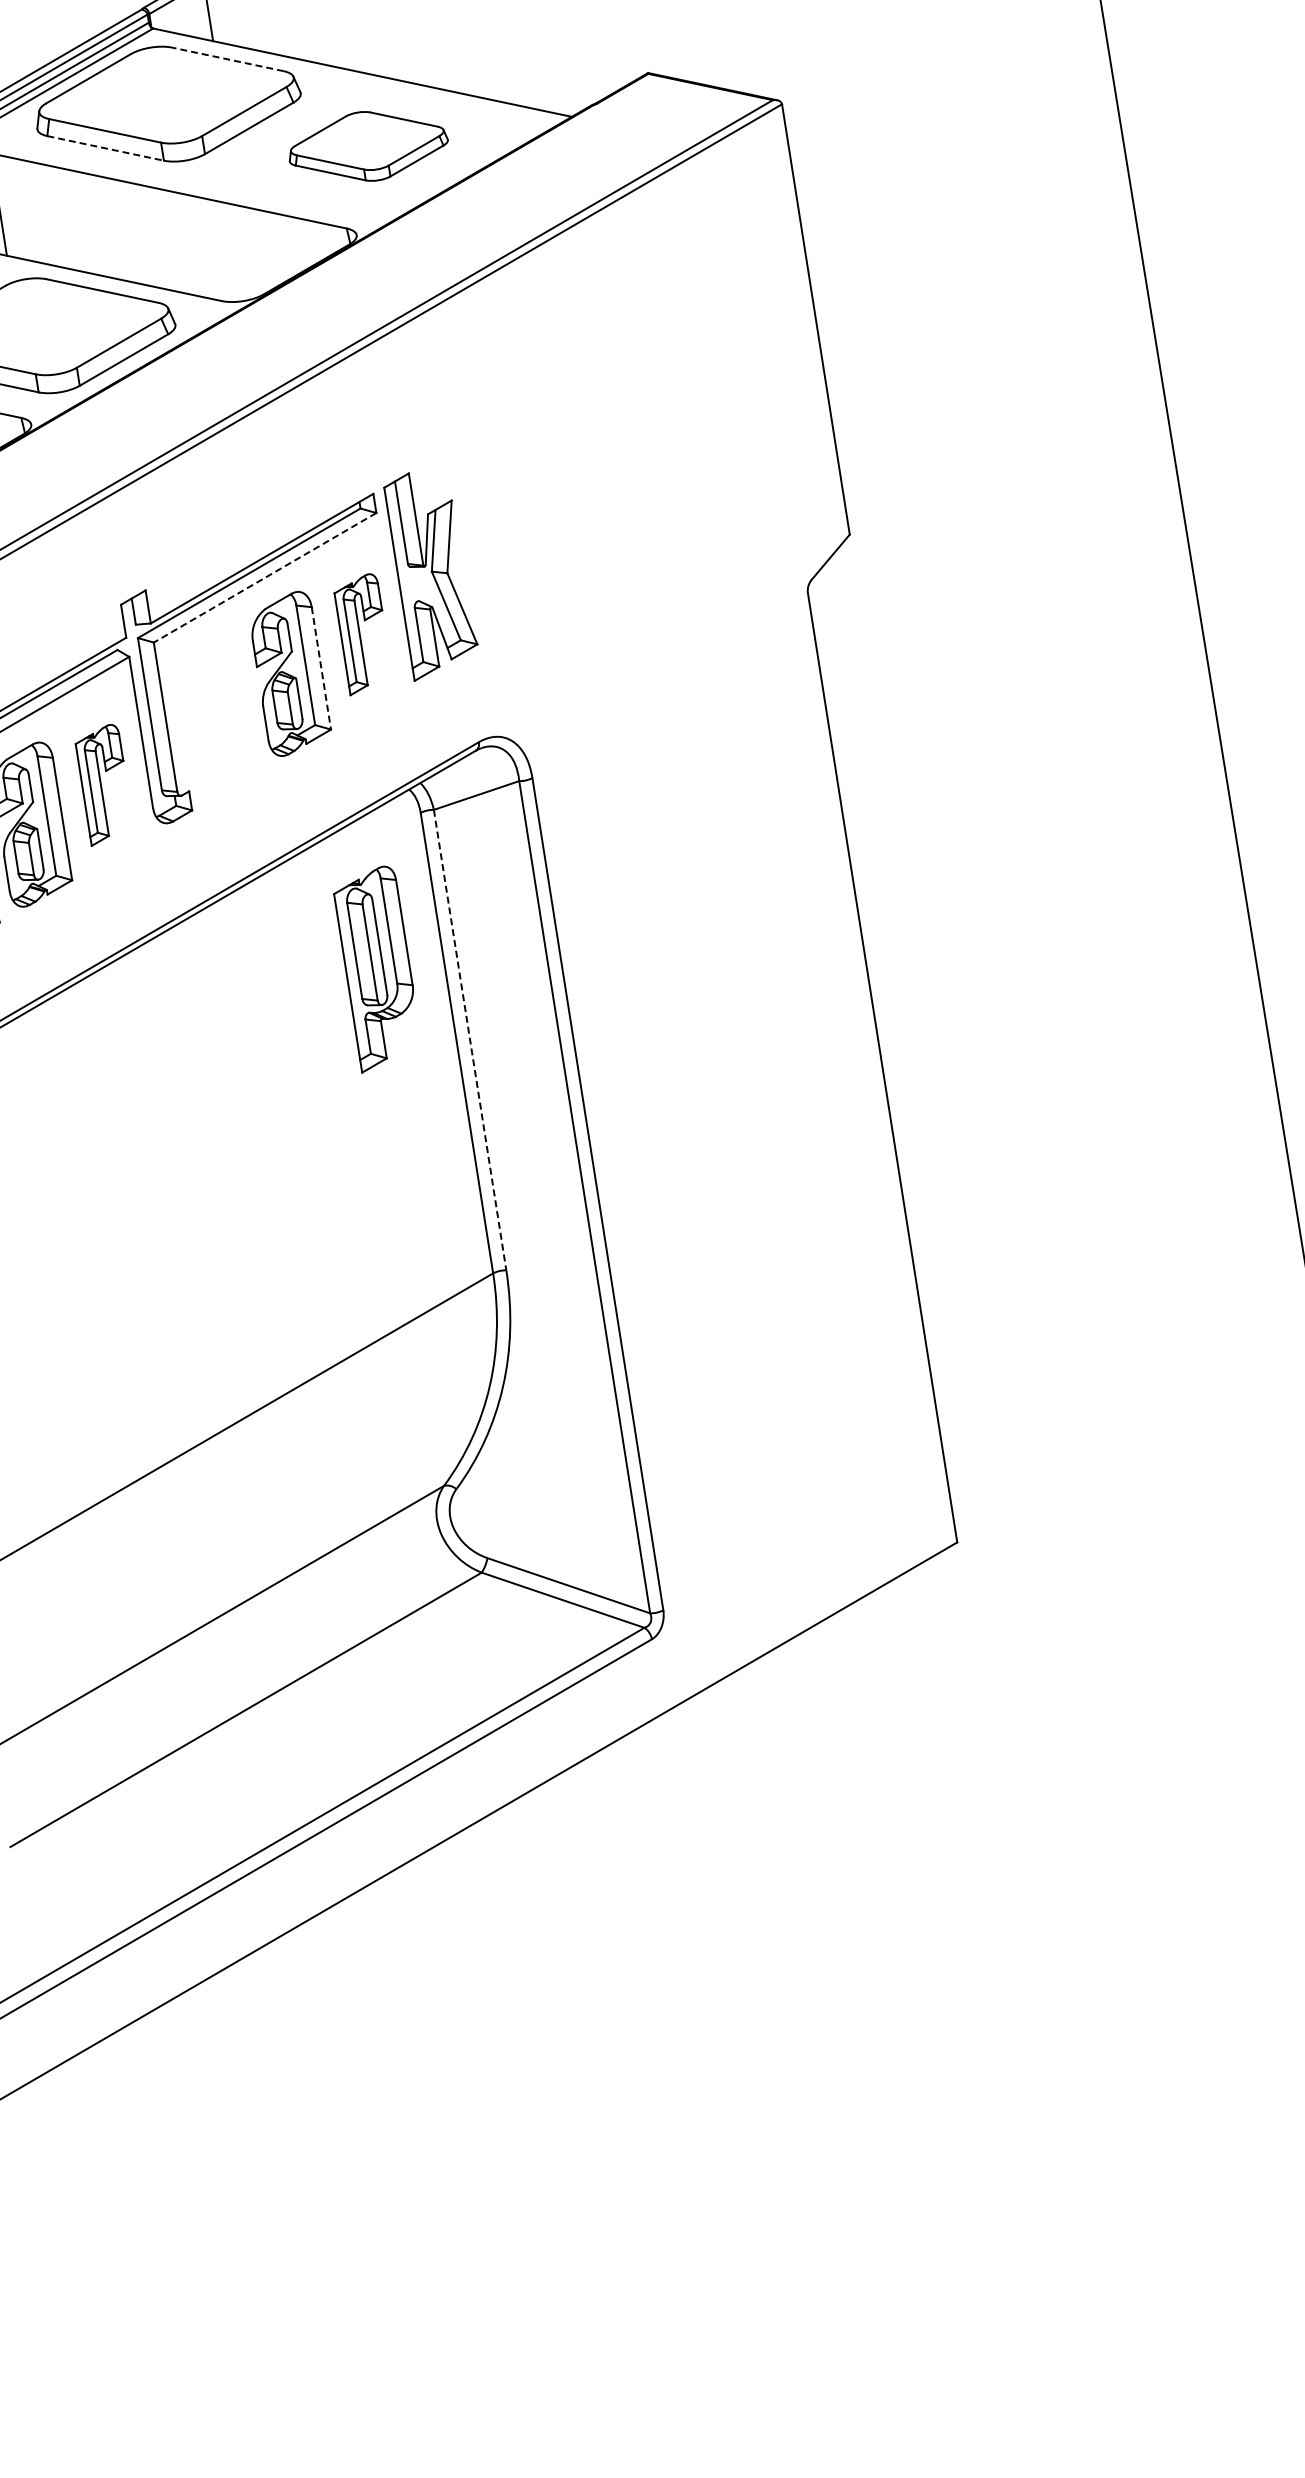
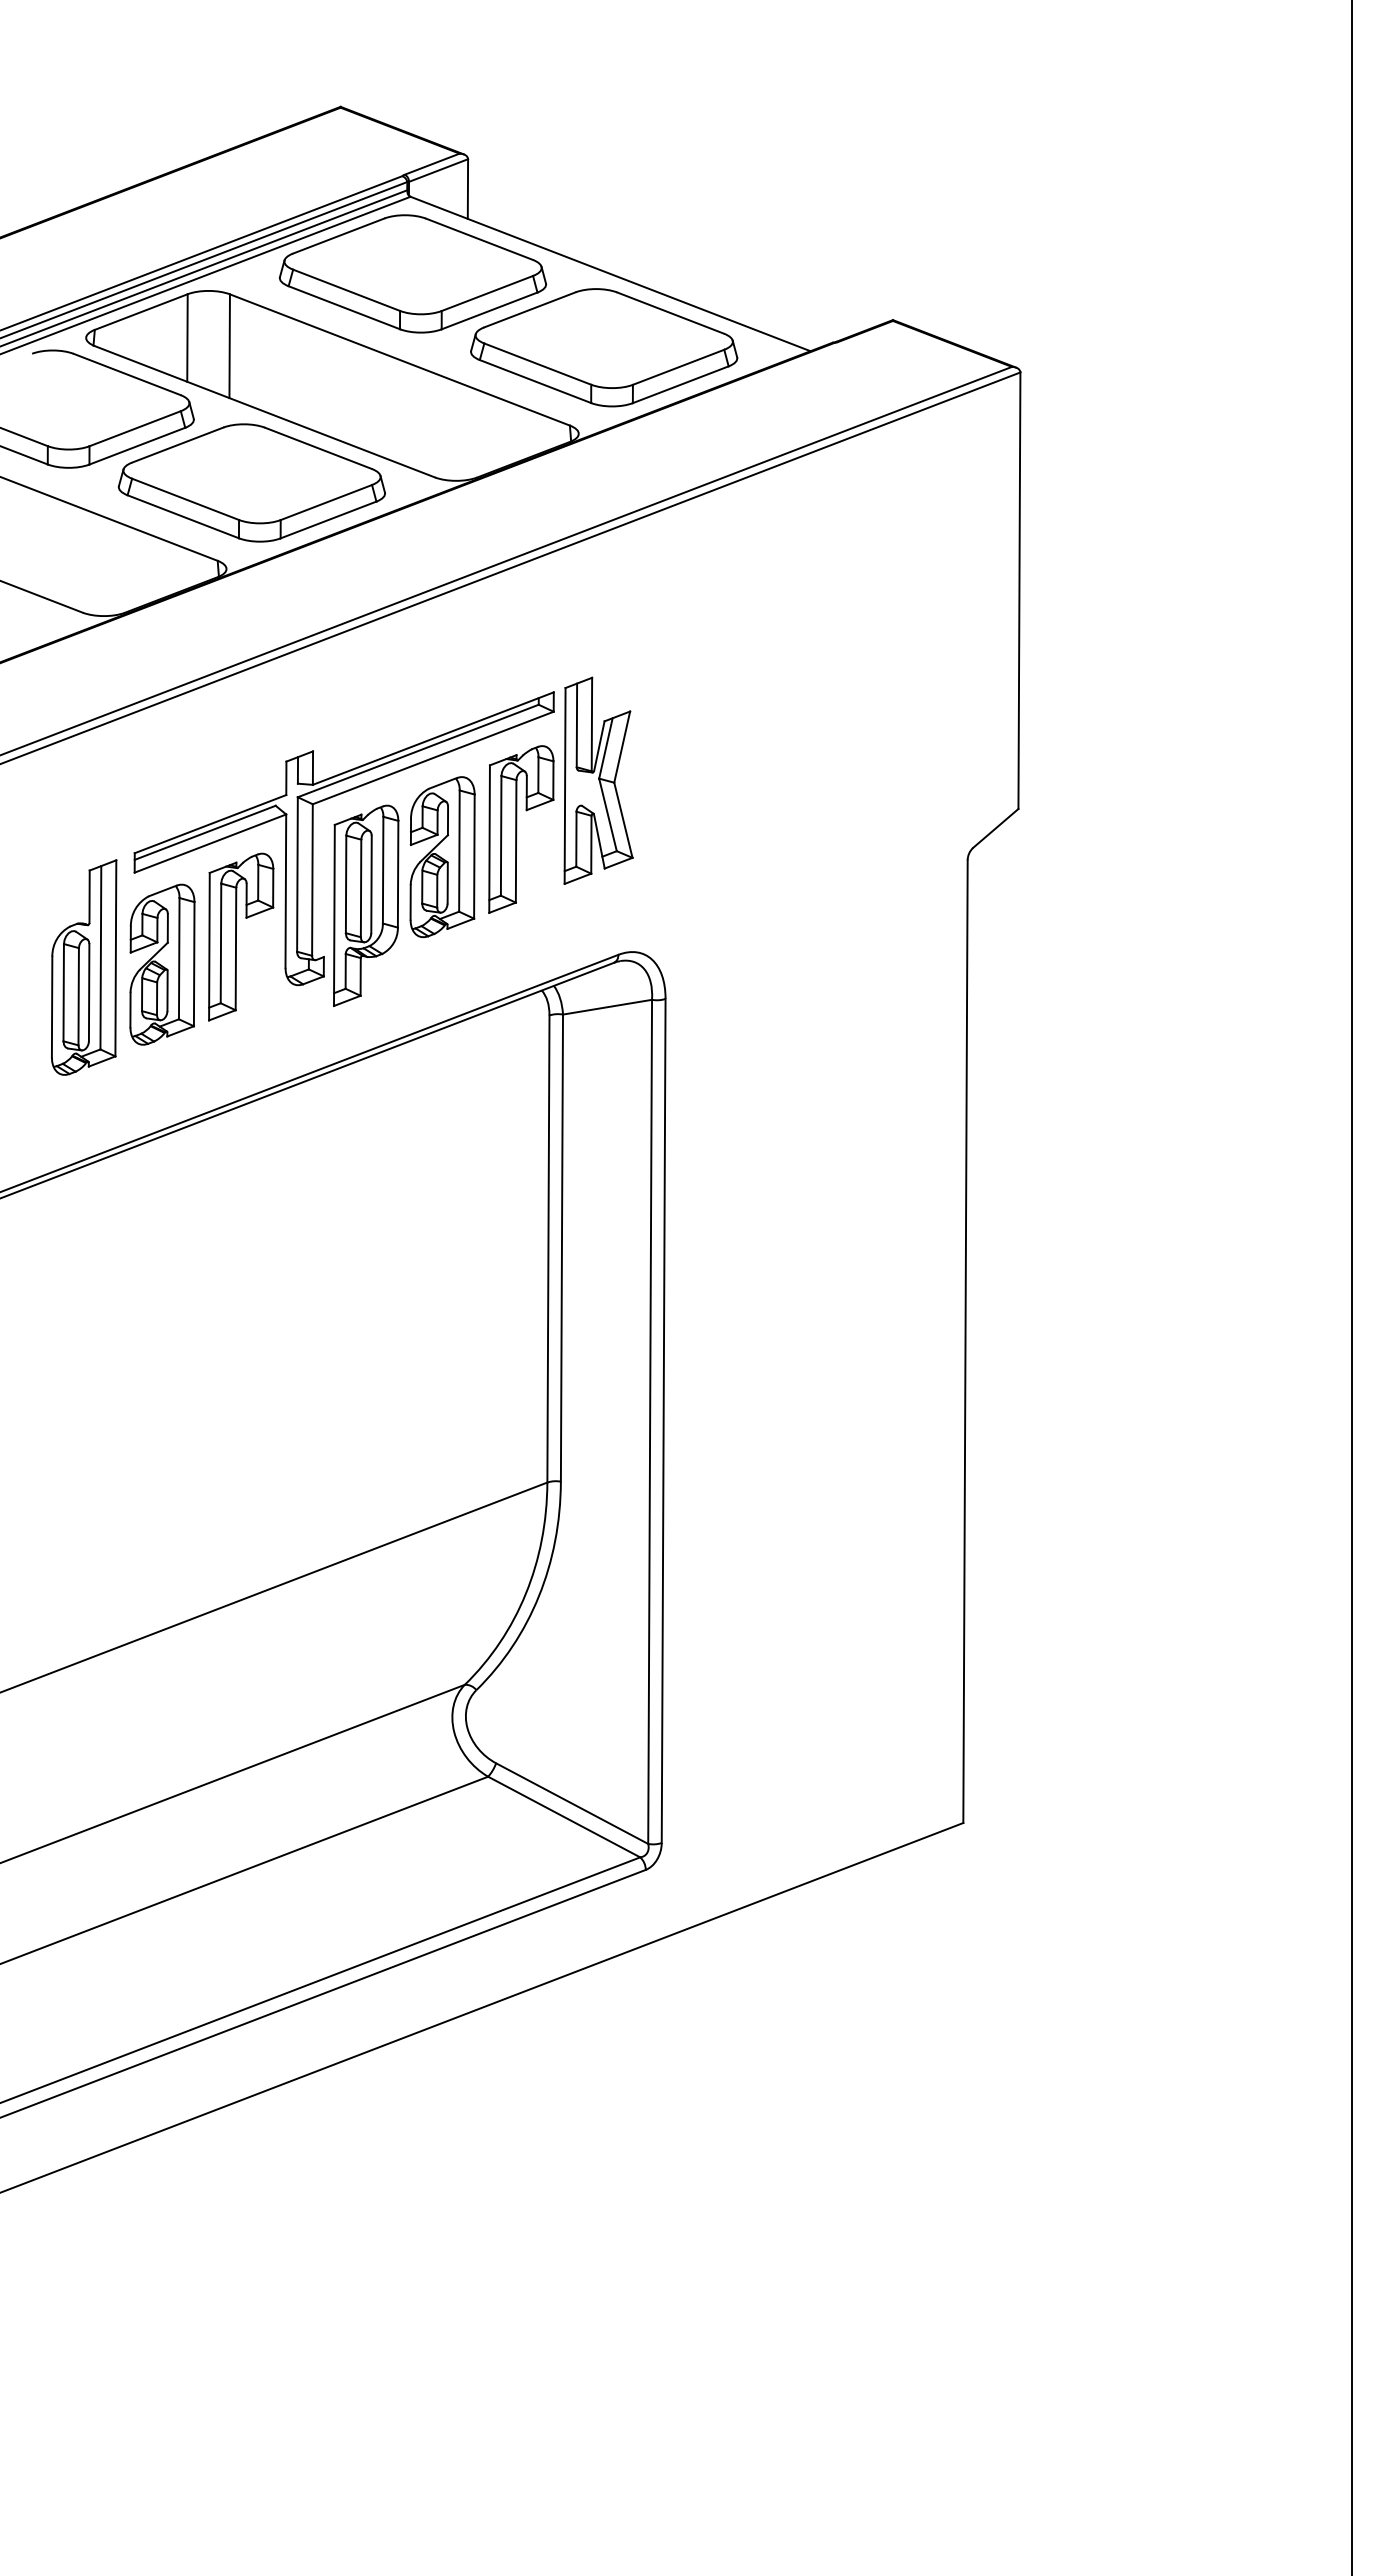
line: (227, 59) -> (479, 239), dashed -> solid
part: (368, 146) -> (604, 347), size x1.67
line: (105, 148) -> (344, 307), dashed -> solid
line: (264, 578) -> (432, 758), dashed -> solid
part: (363, 634) -> (521, 829), size x1.43
line: (321, 669) -> (474, 857), dashed -> solid
part: (104, 784) -> (241, 936), size x1.43
part: (378, 968) -> (366, 905), moved
line: (469, 1040) -> (561, 1248), dashed -> solid

